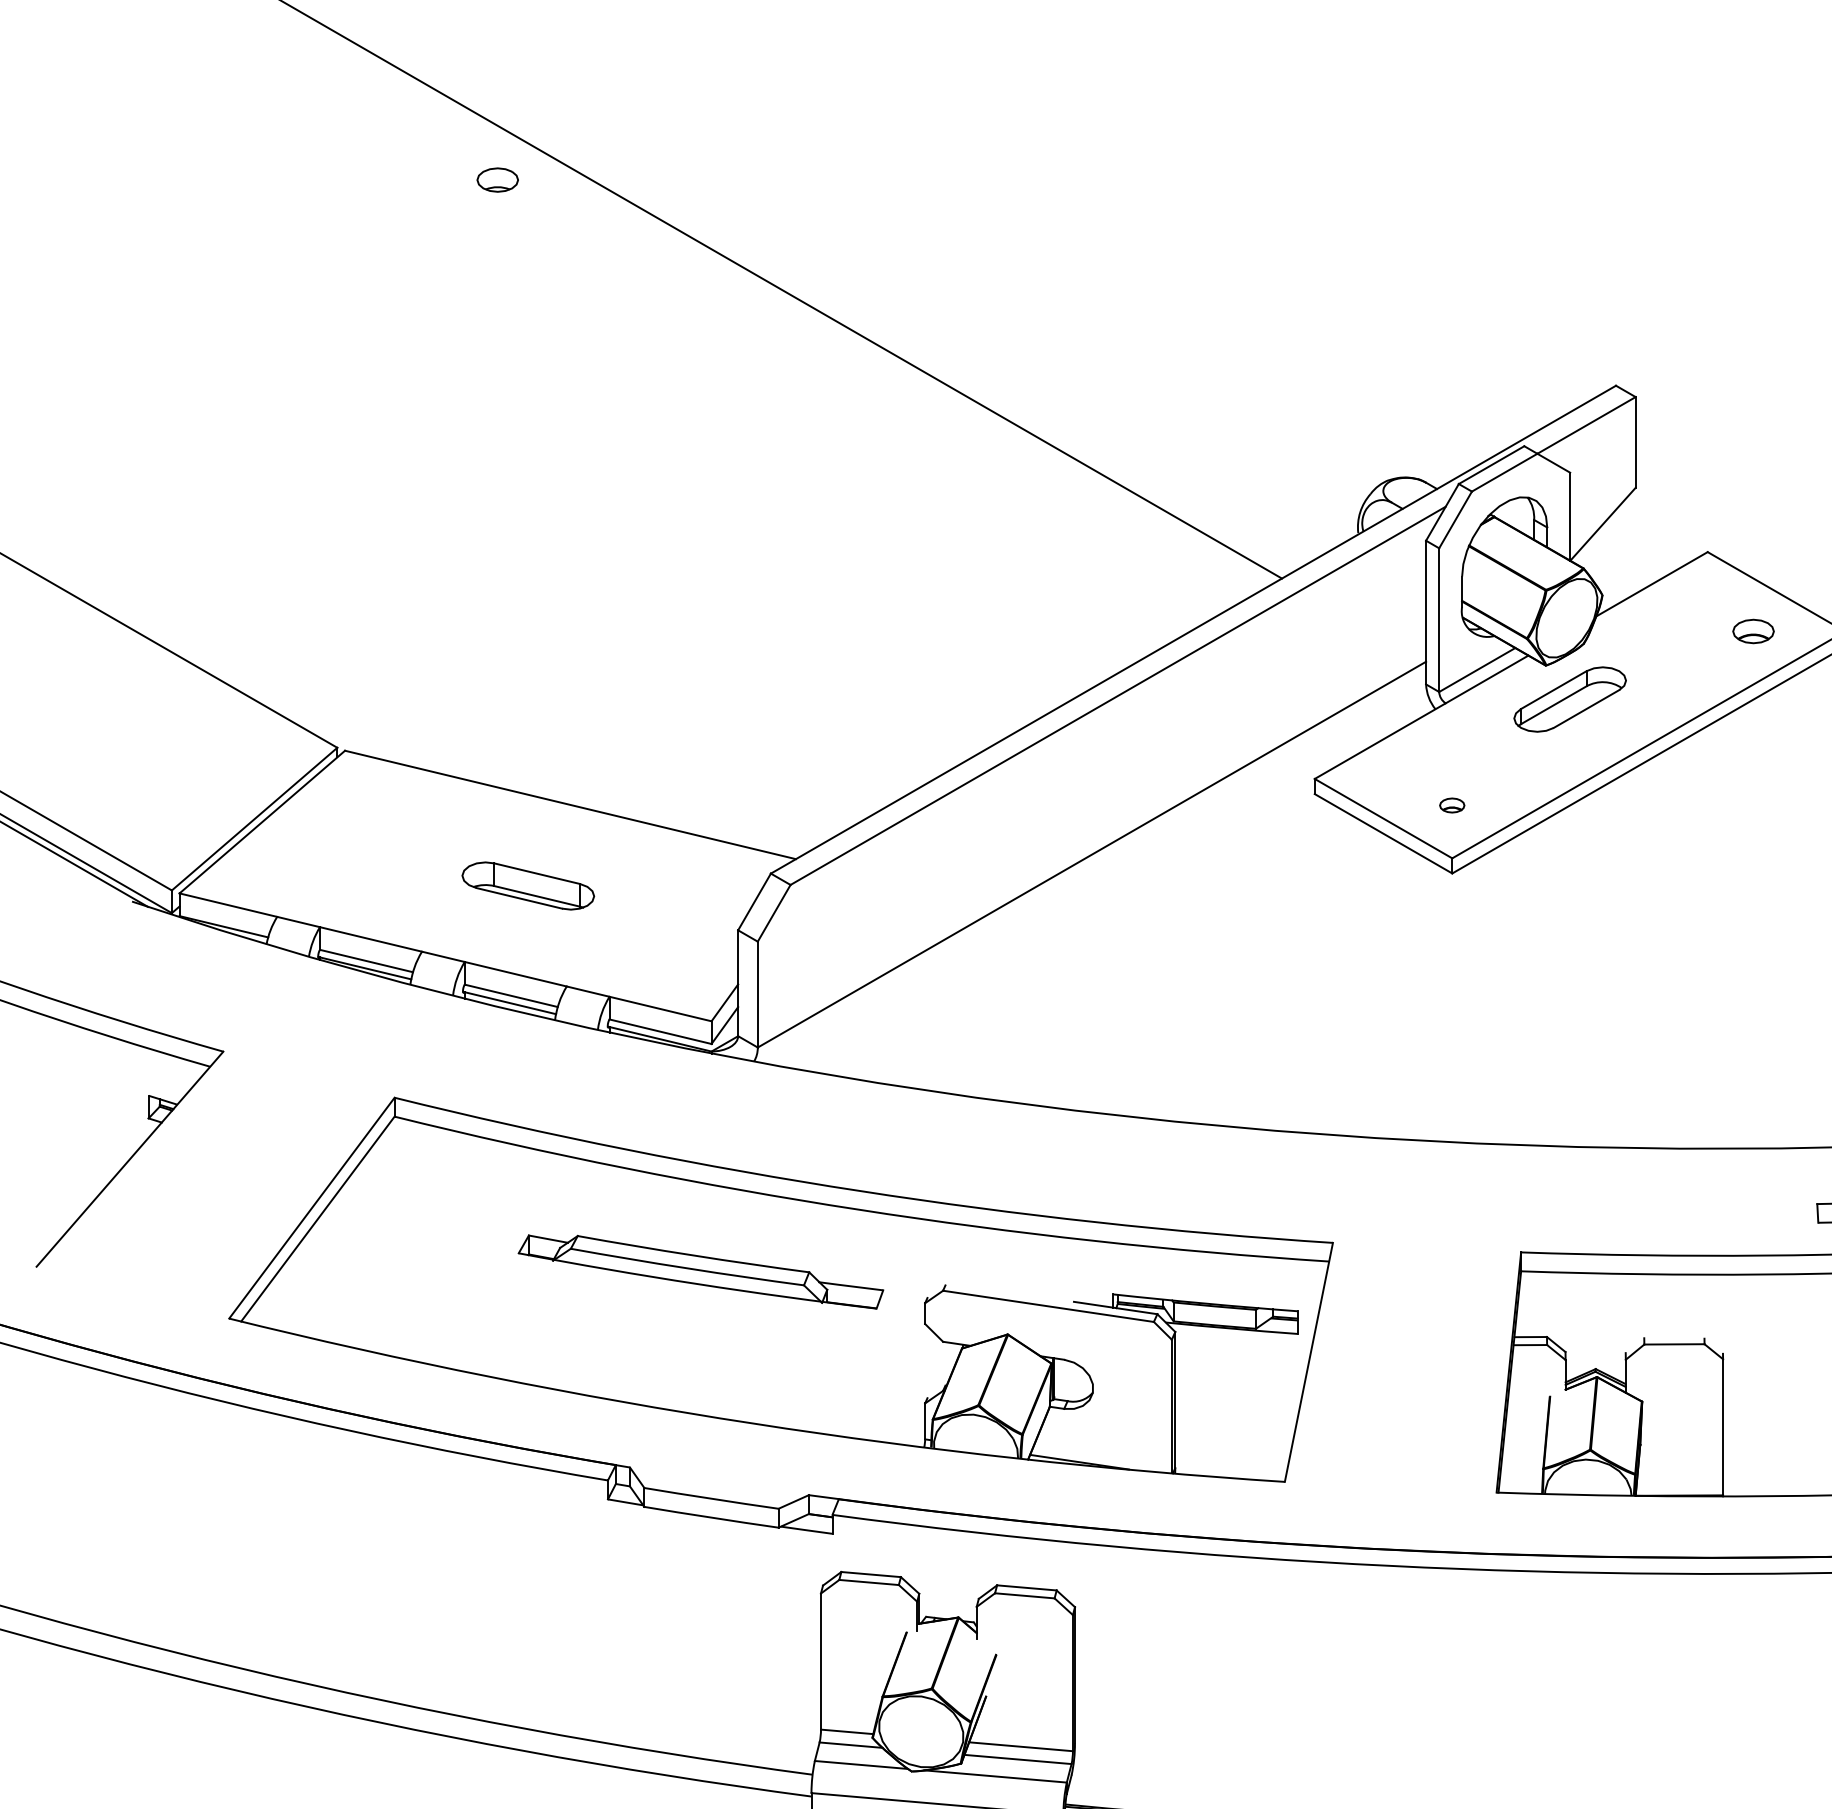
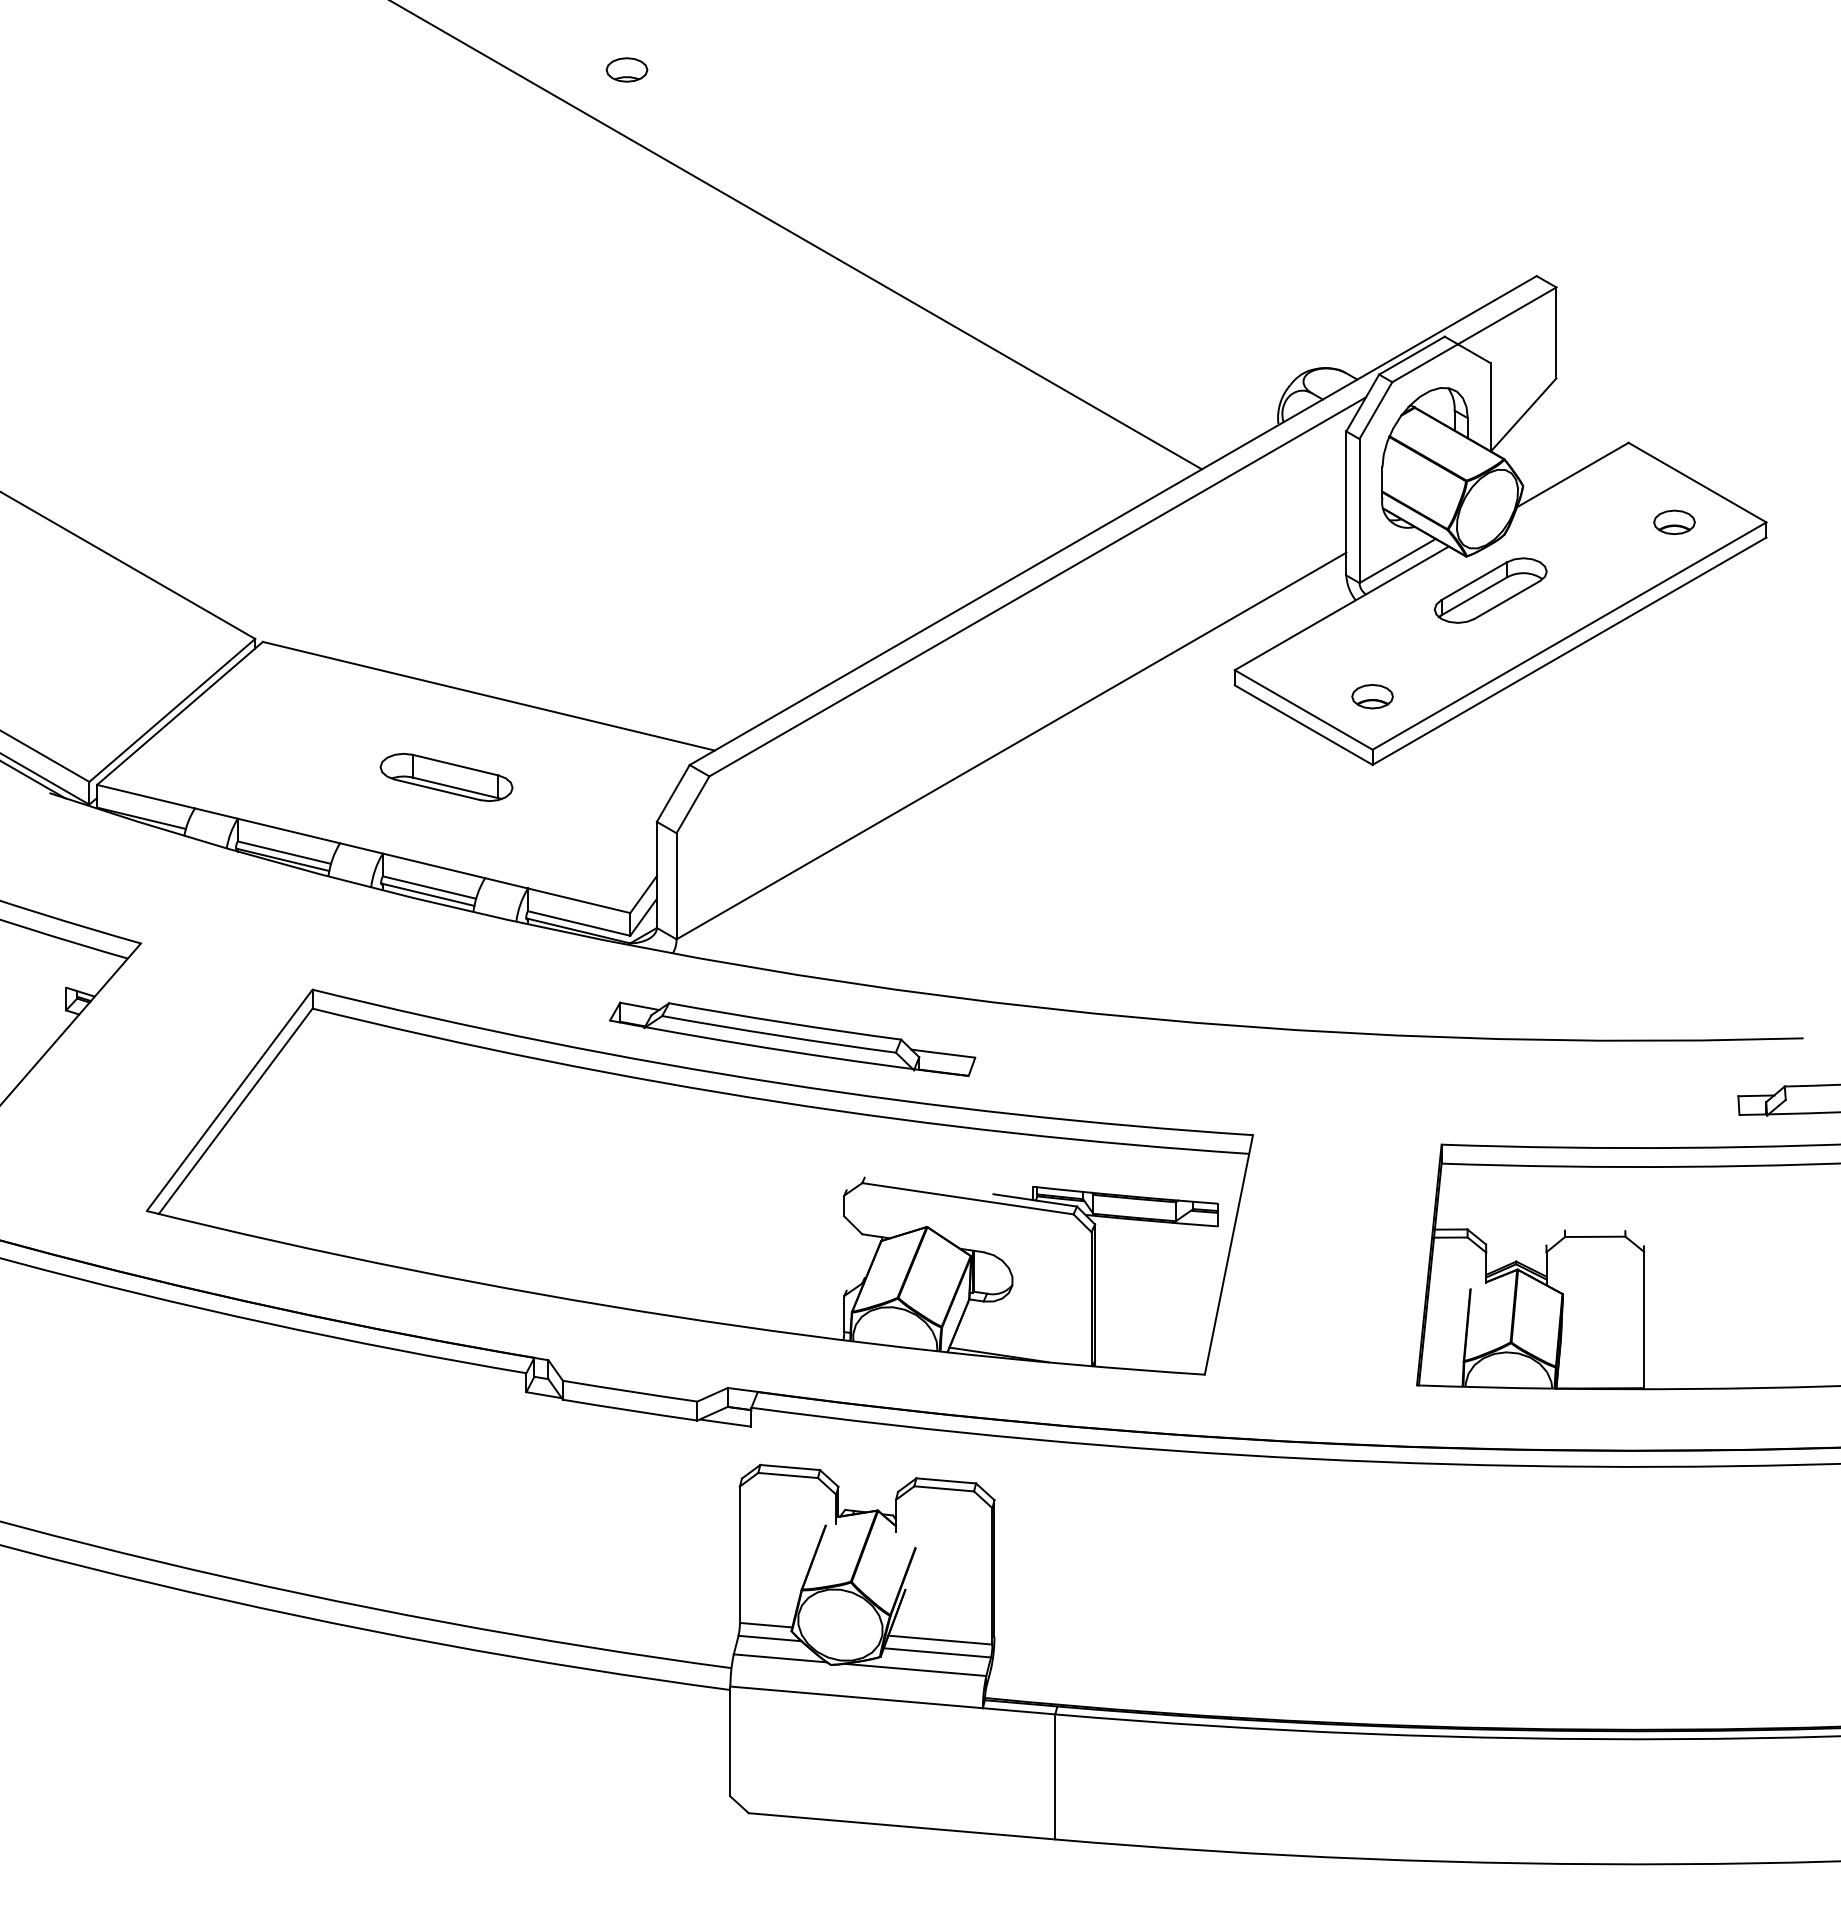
part: (497, 179) -> (626, 69), moved
part: (1452, 805) -> (1372, 696), size x1.67
part: (700, 1271) -> (792, 1038), moved

